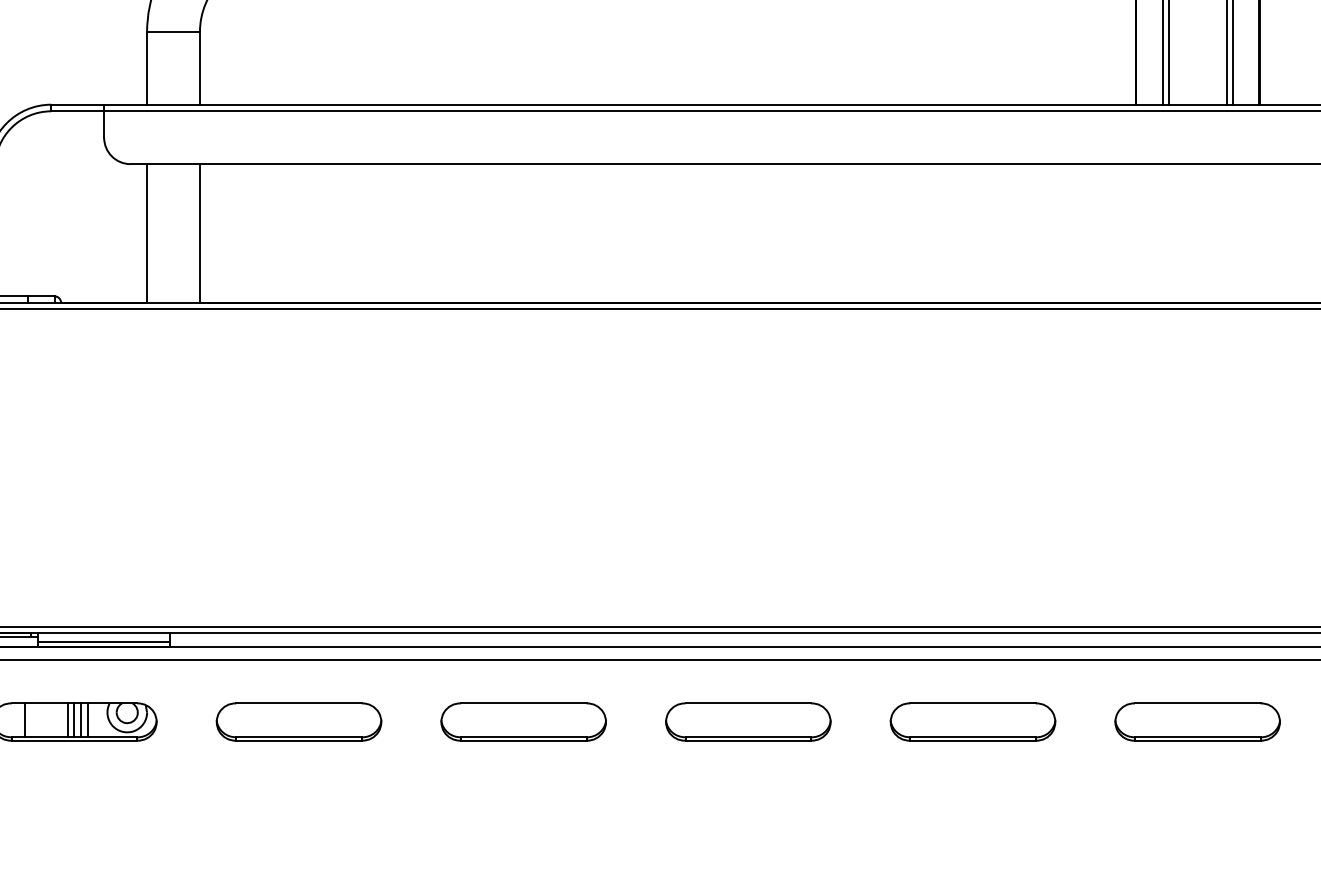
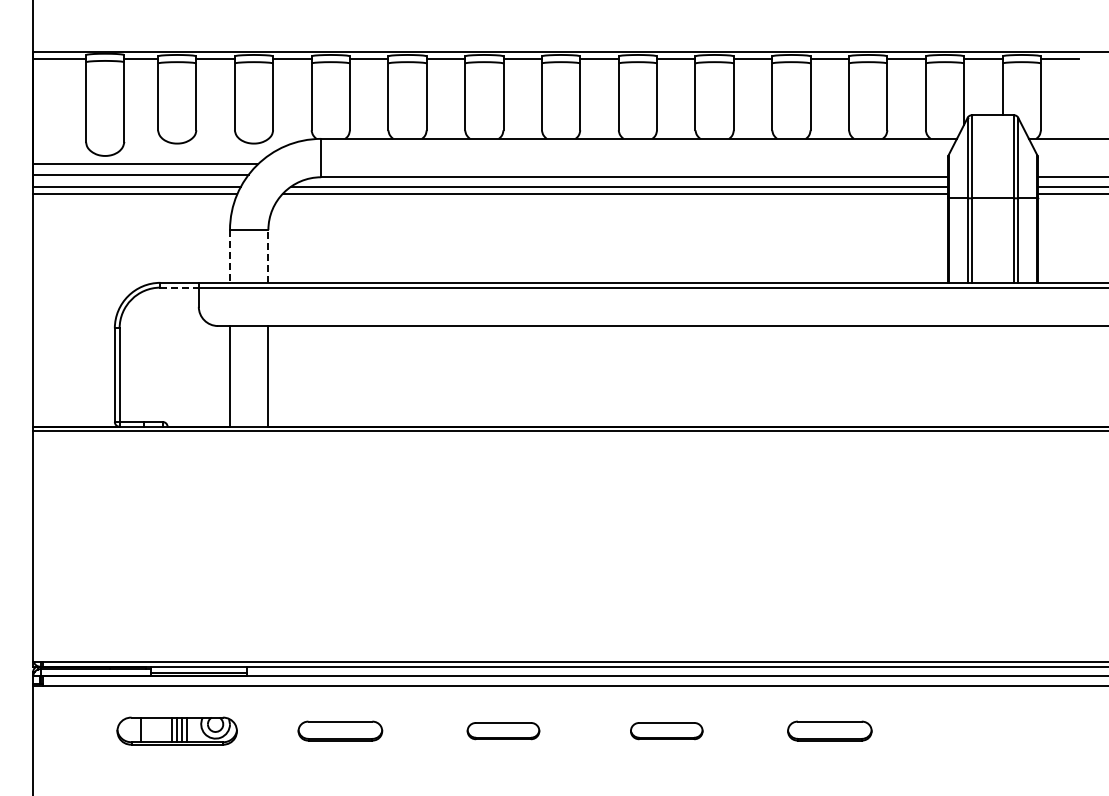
line: (200, 67) -> (268, 255), solid -> dashed
line: (147, 68) -> (230, 256), solid -> dashed
line: (78, 111) -> (180, 287), solid -> dashed
part: (299, 721) -> (340, 730), size x0.7
part: (523, 721) -> (503, 730), size x0.6
part: (748, 721) -> (666, 730), size x0.6
part: (972, 721) -> (829, 730), size x0.7
part: (1197, 721) -> (992, 730), removed

